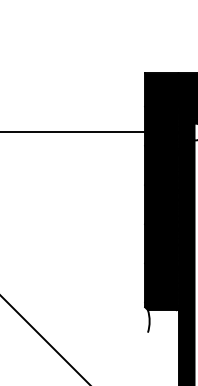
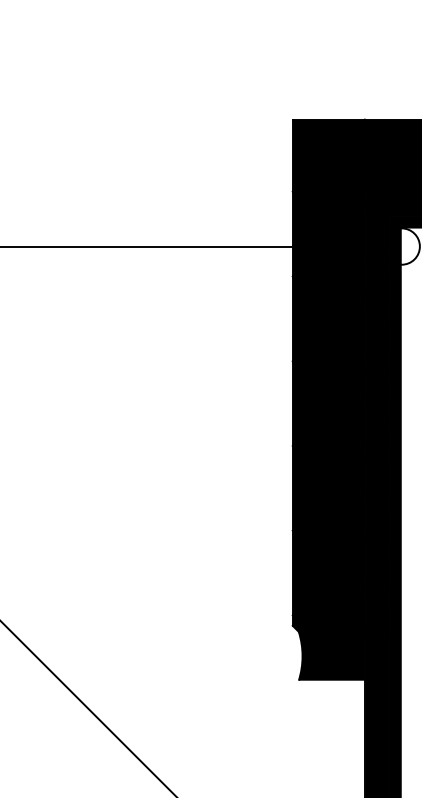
fill: (162, 321) -> (330, 656), added

